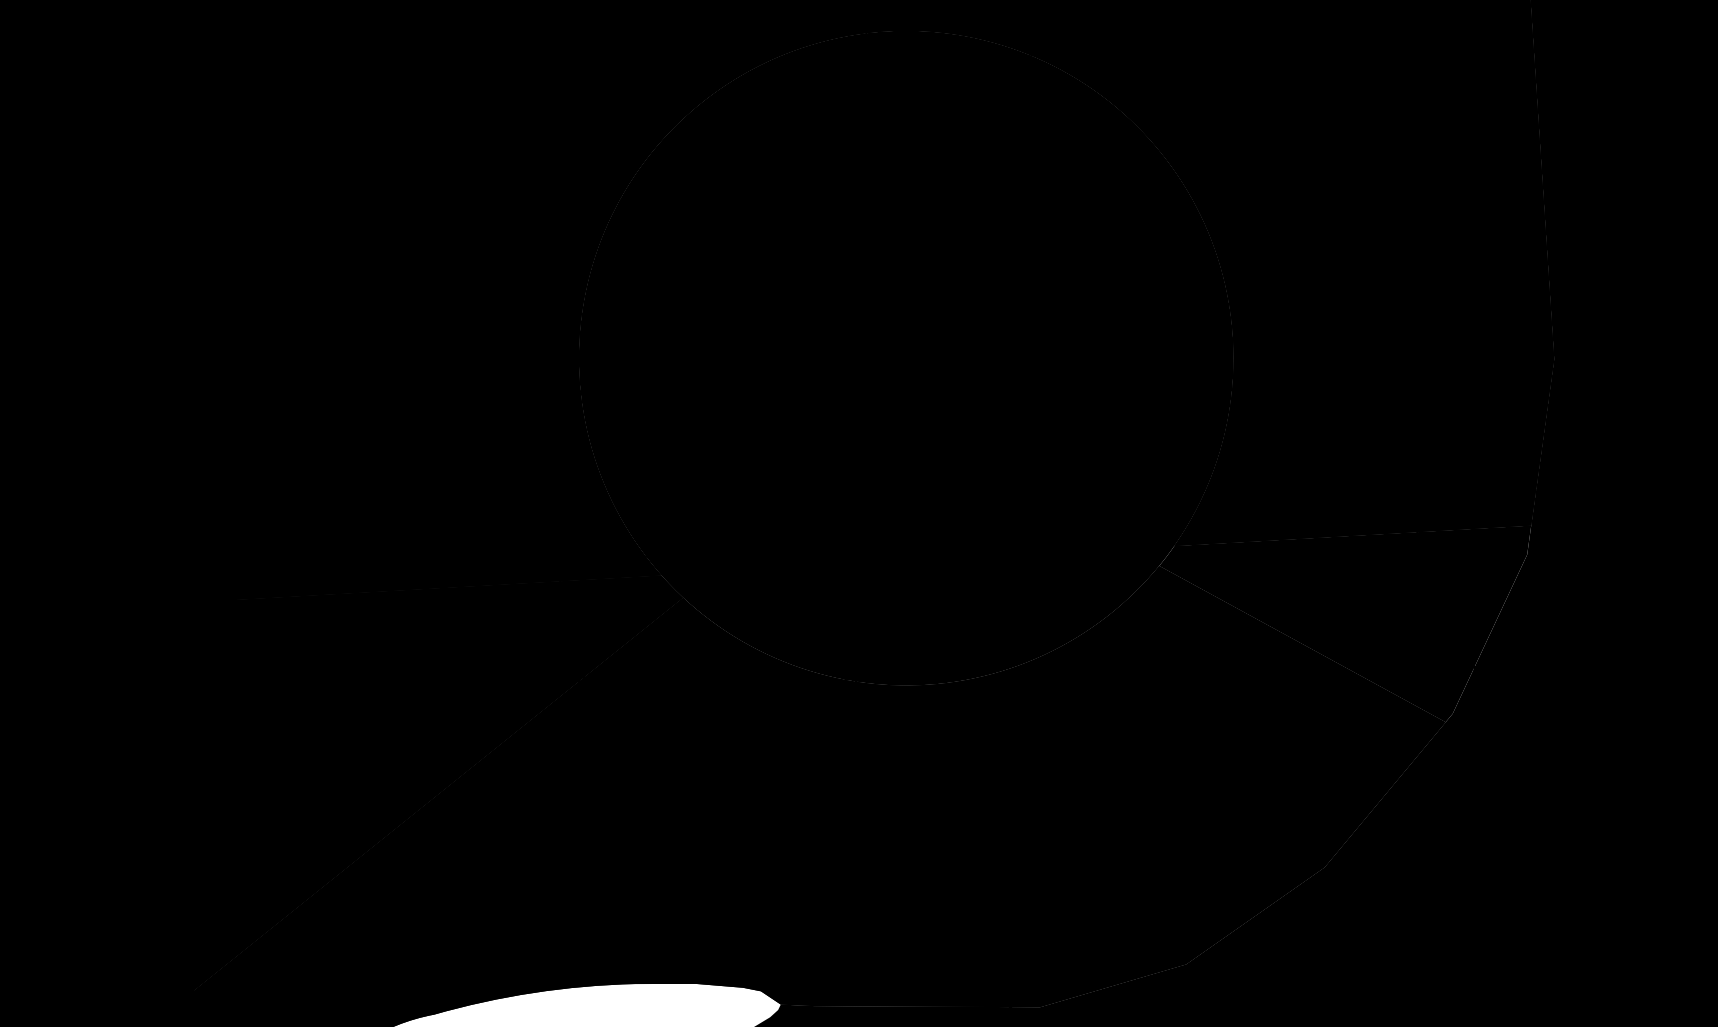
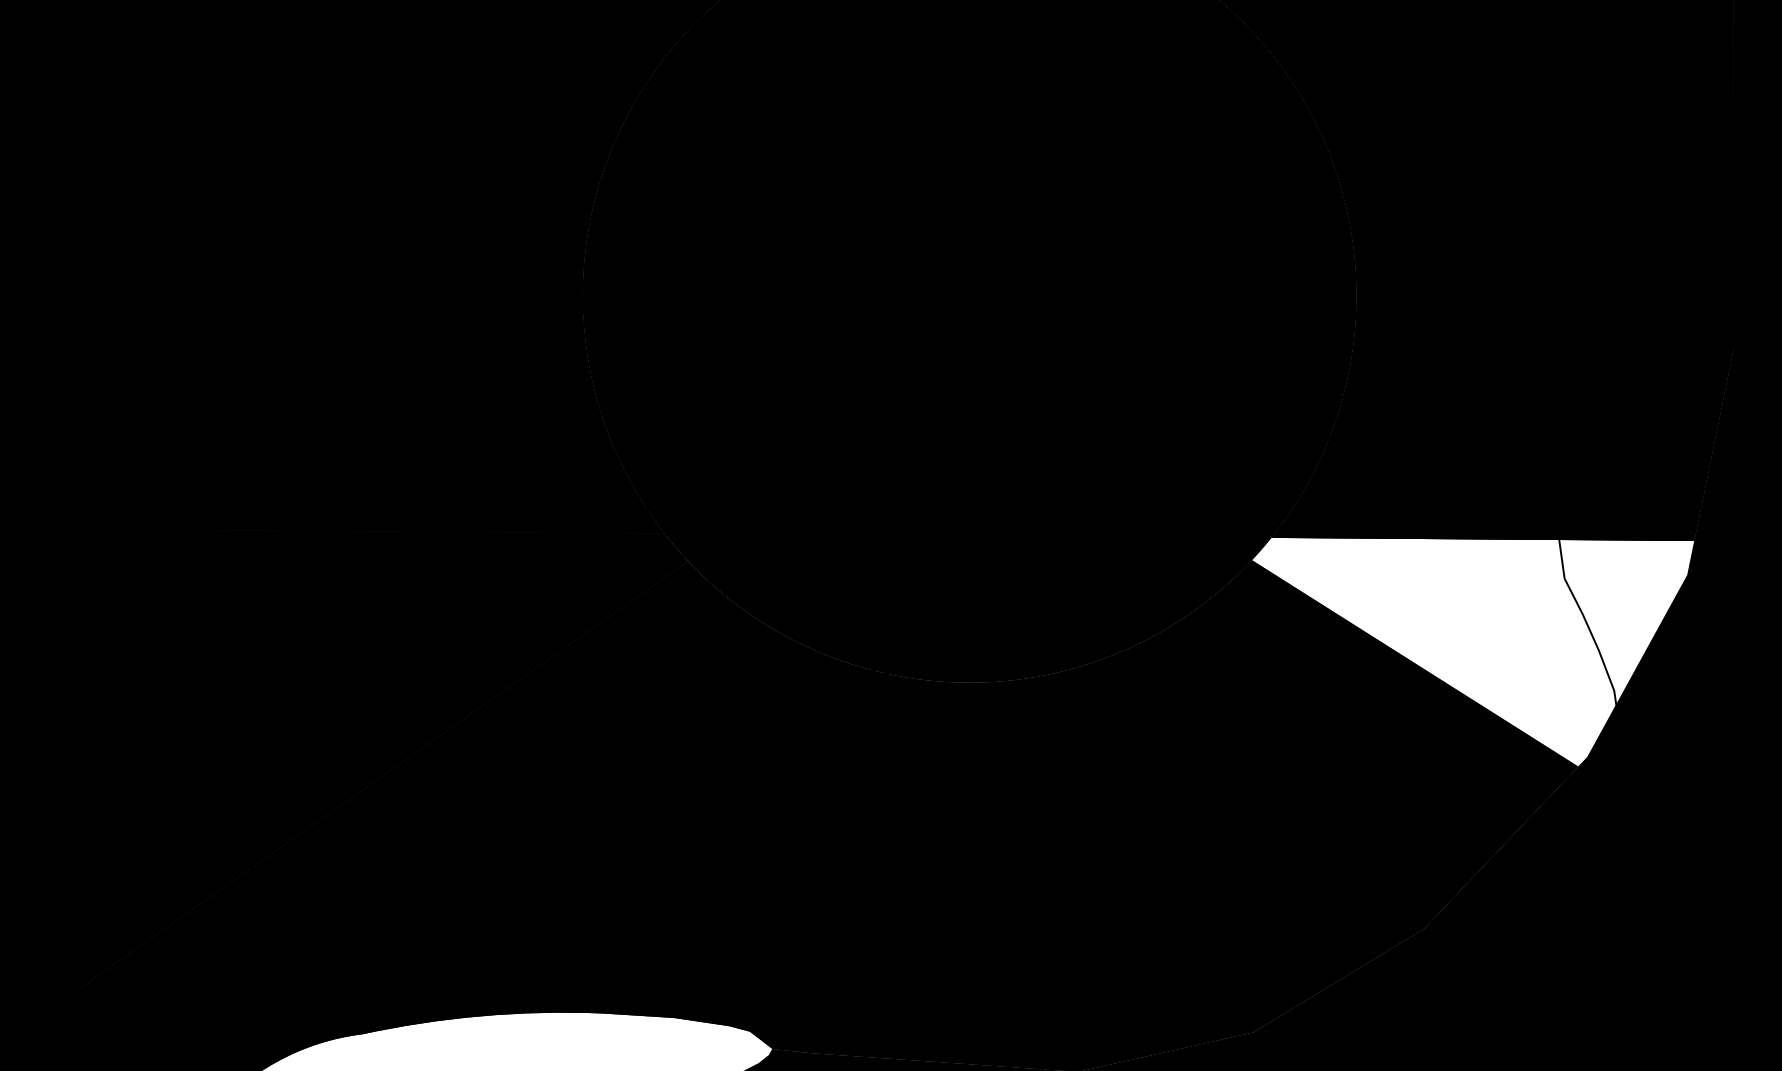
fill: (1345, 623) -> (1467, 642), removed

